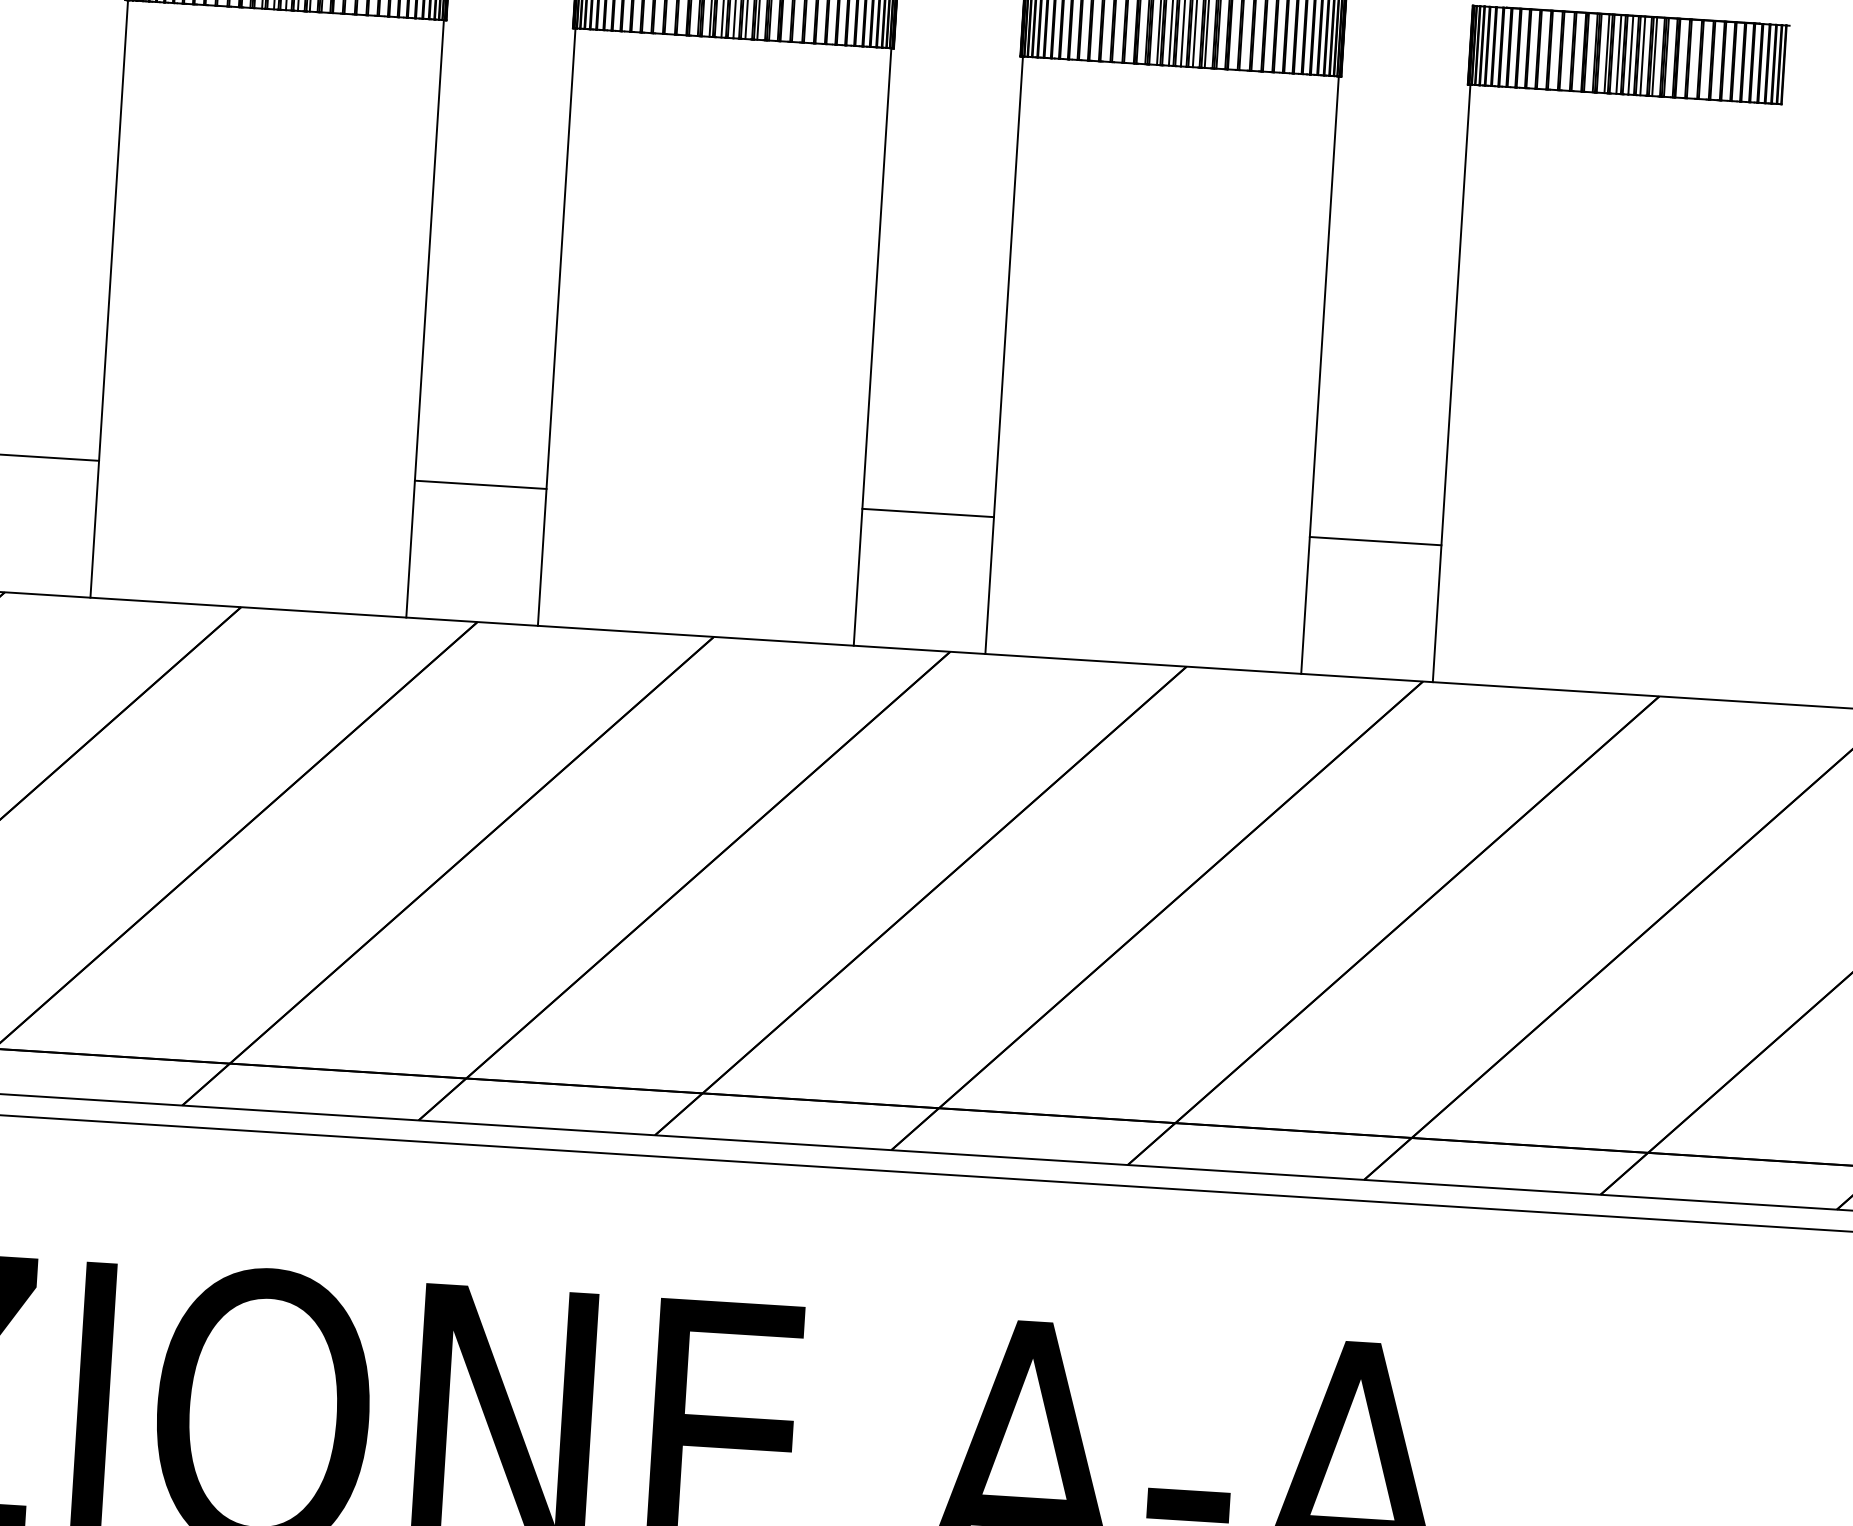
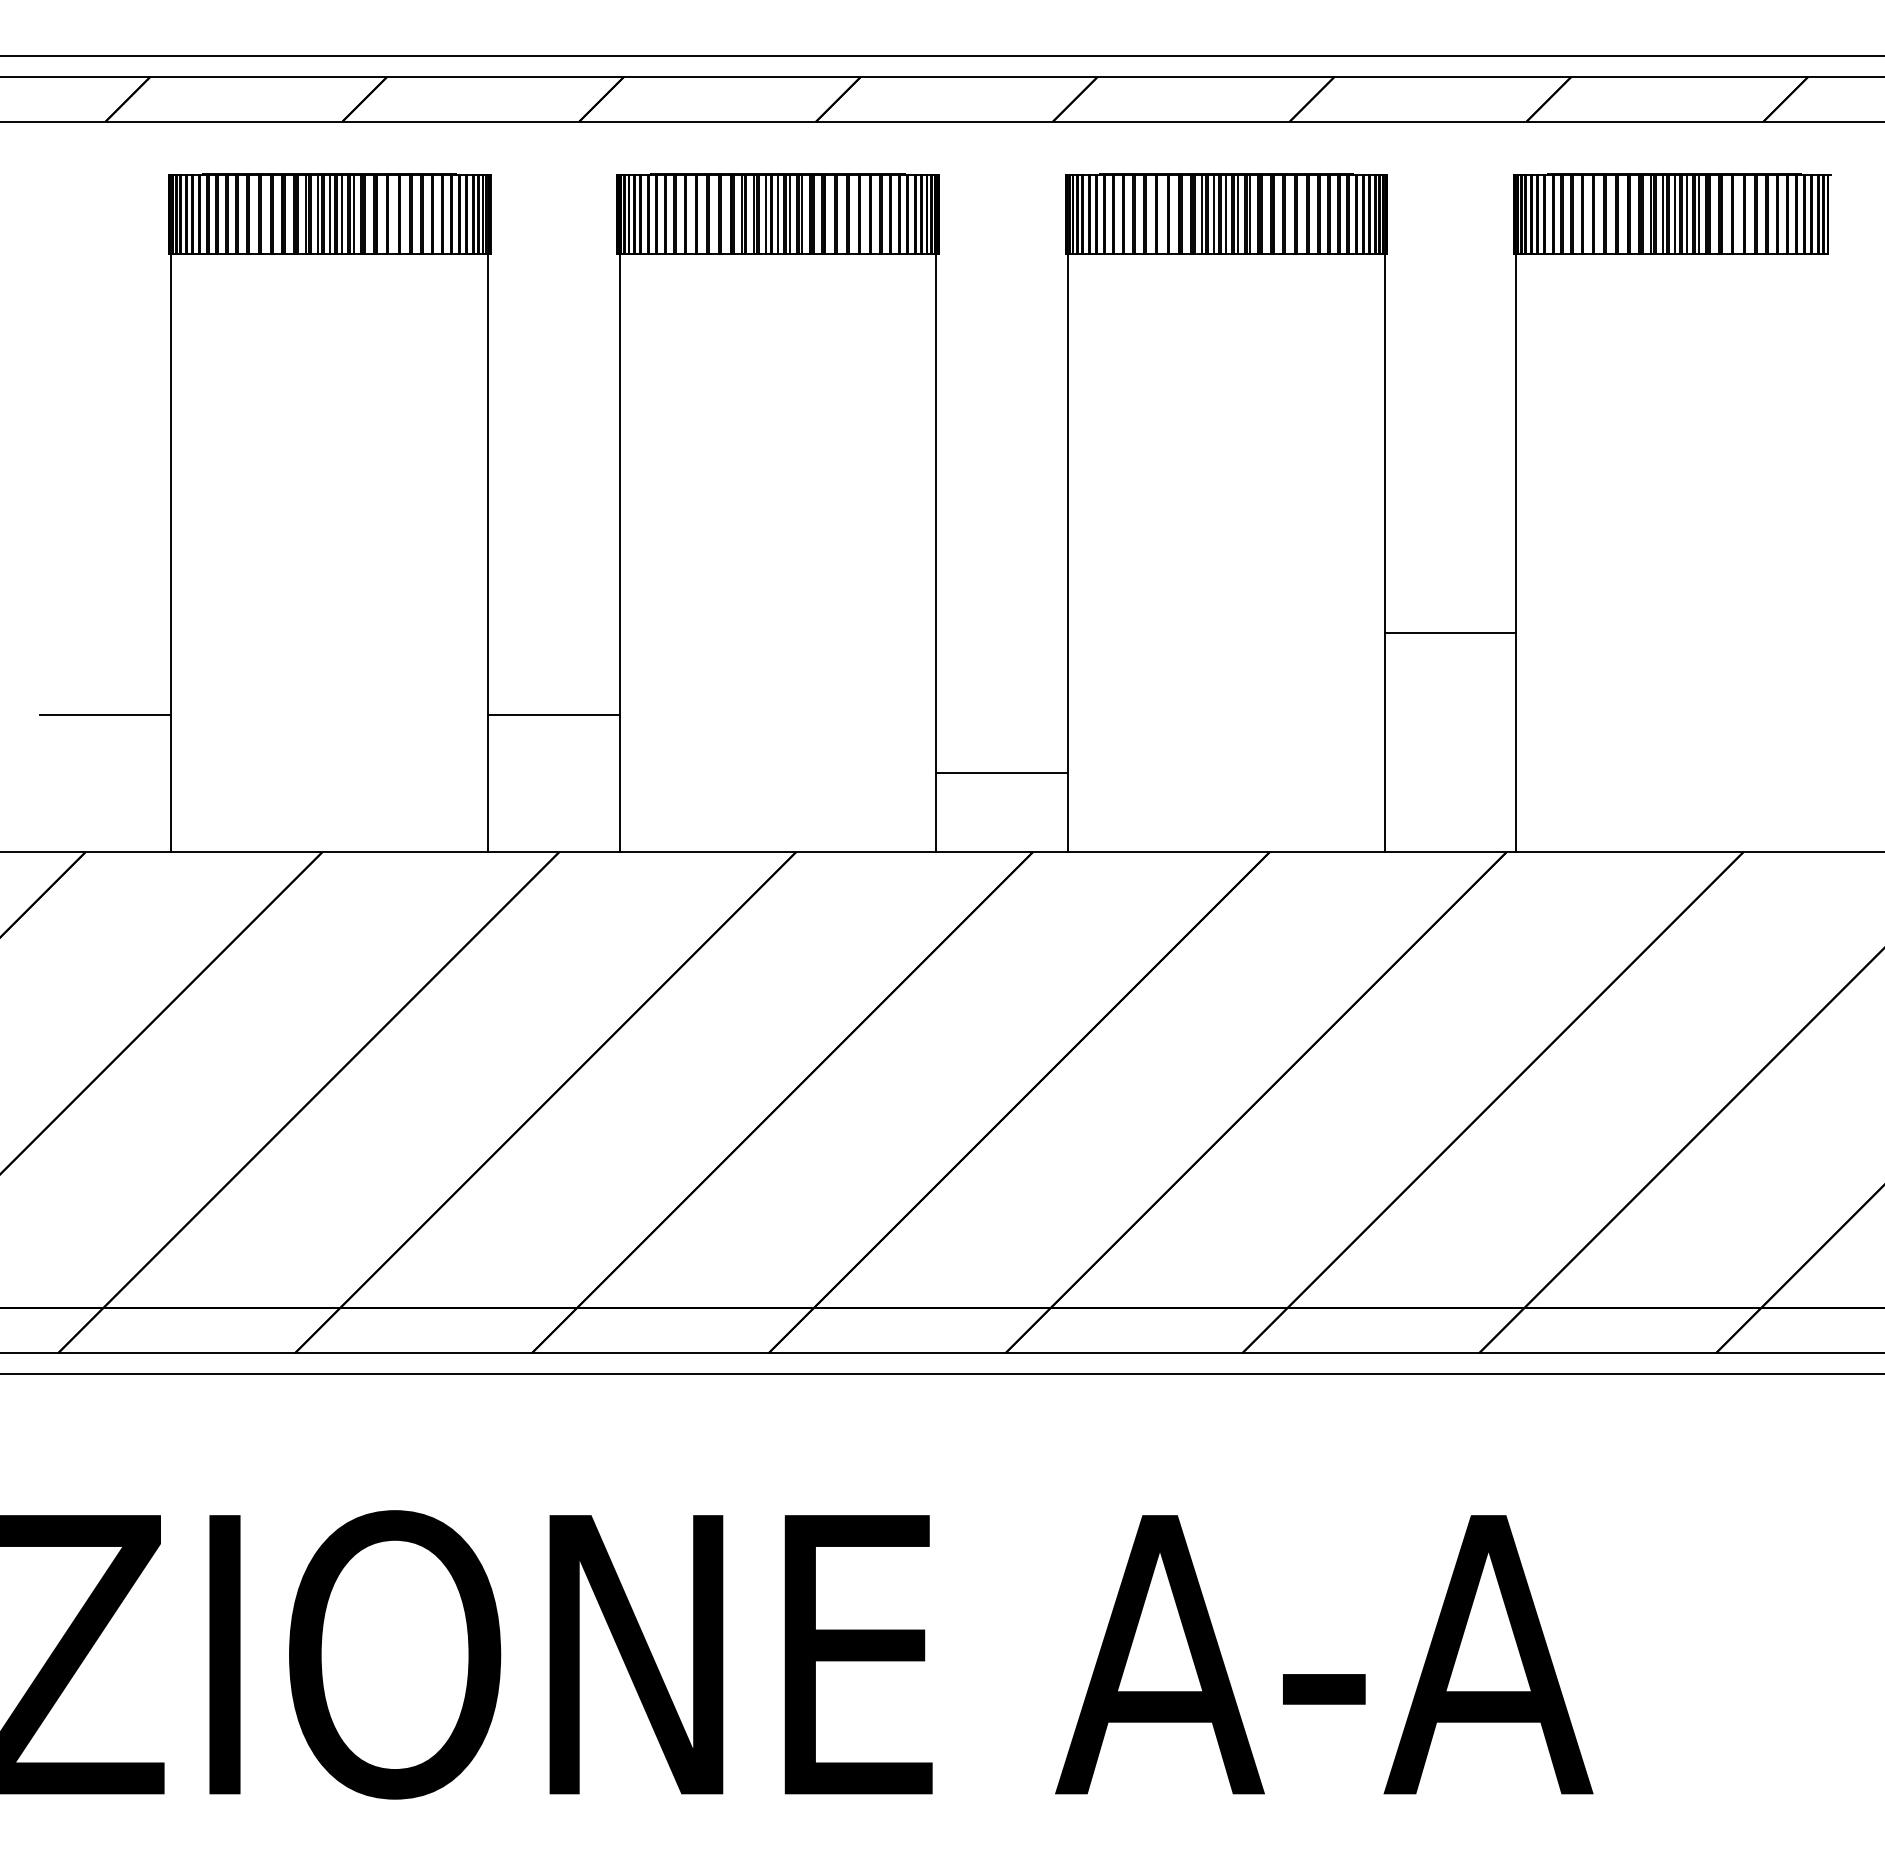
line: (928, 513) -> (1002, 773), moved
line: (1375, 541) -> (1450, 633), moved

